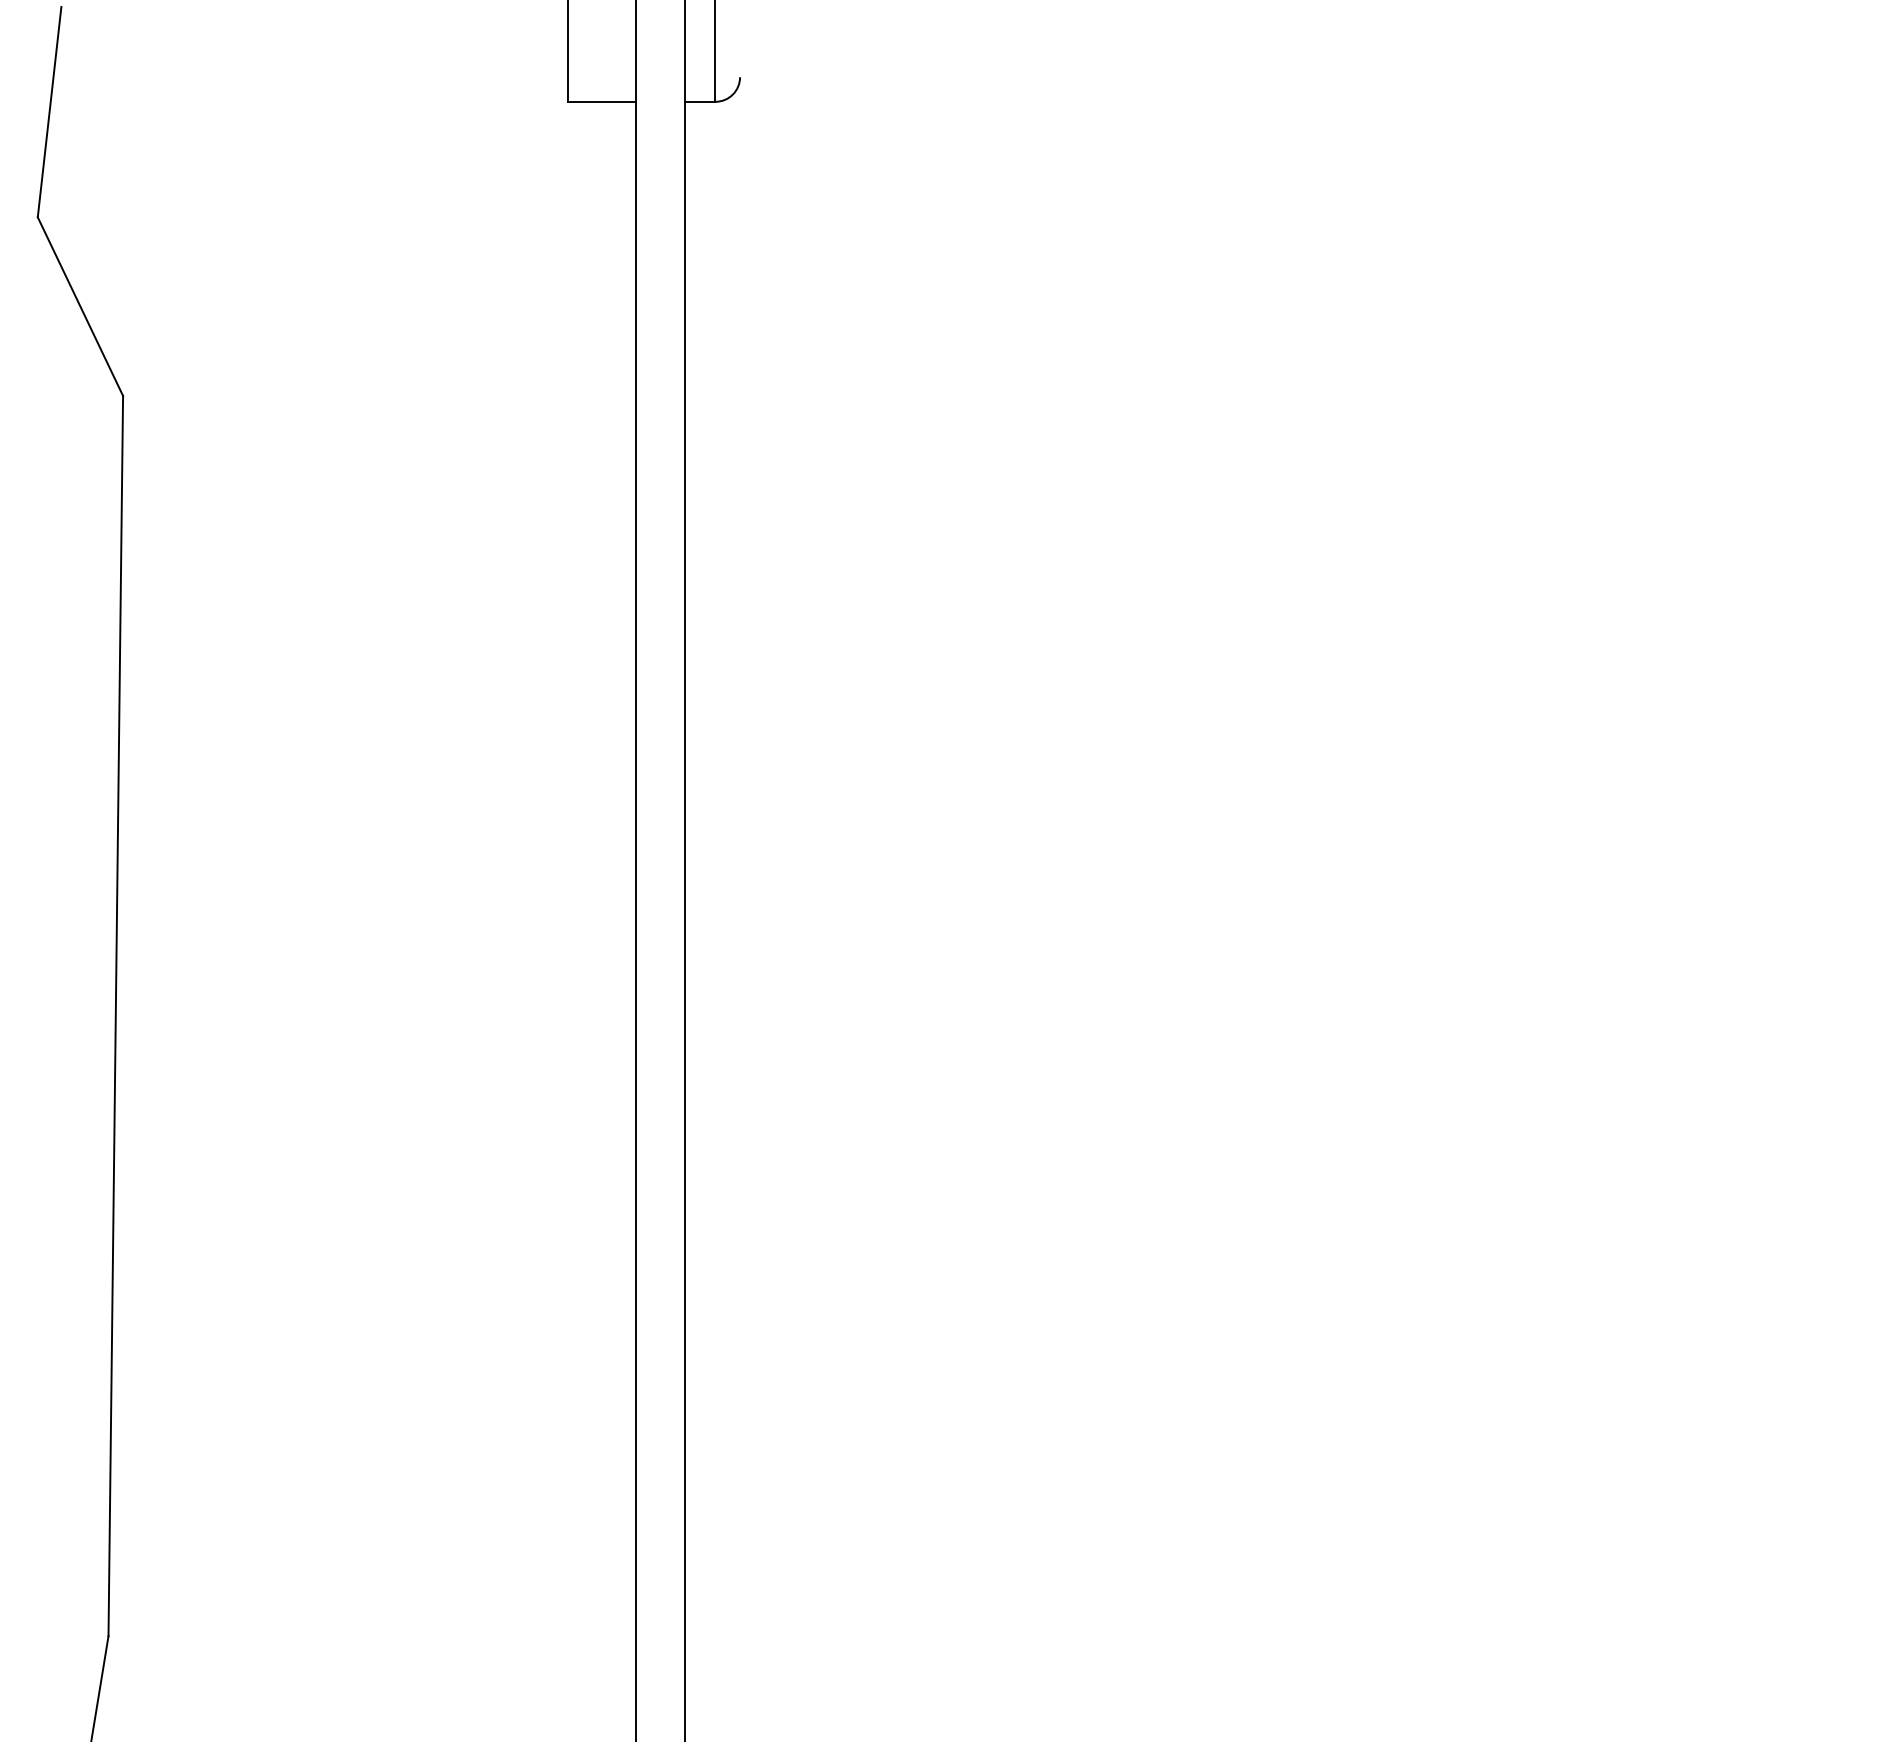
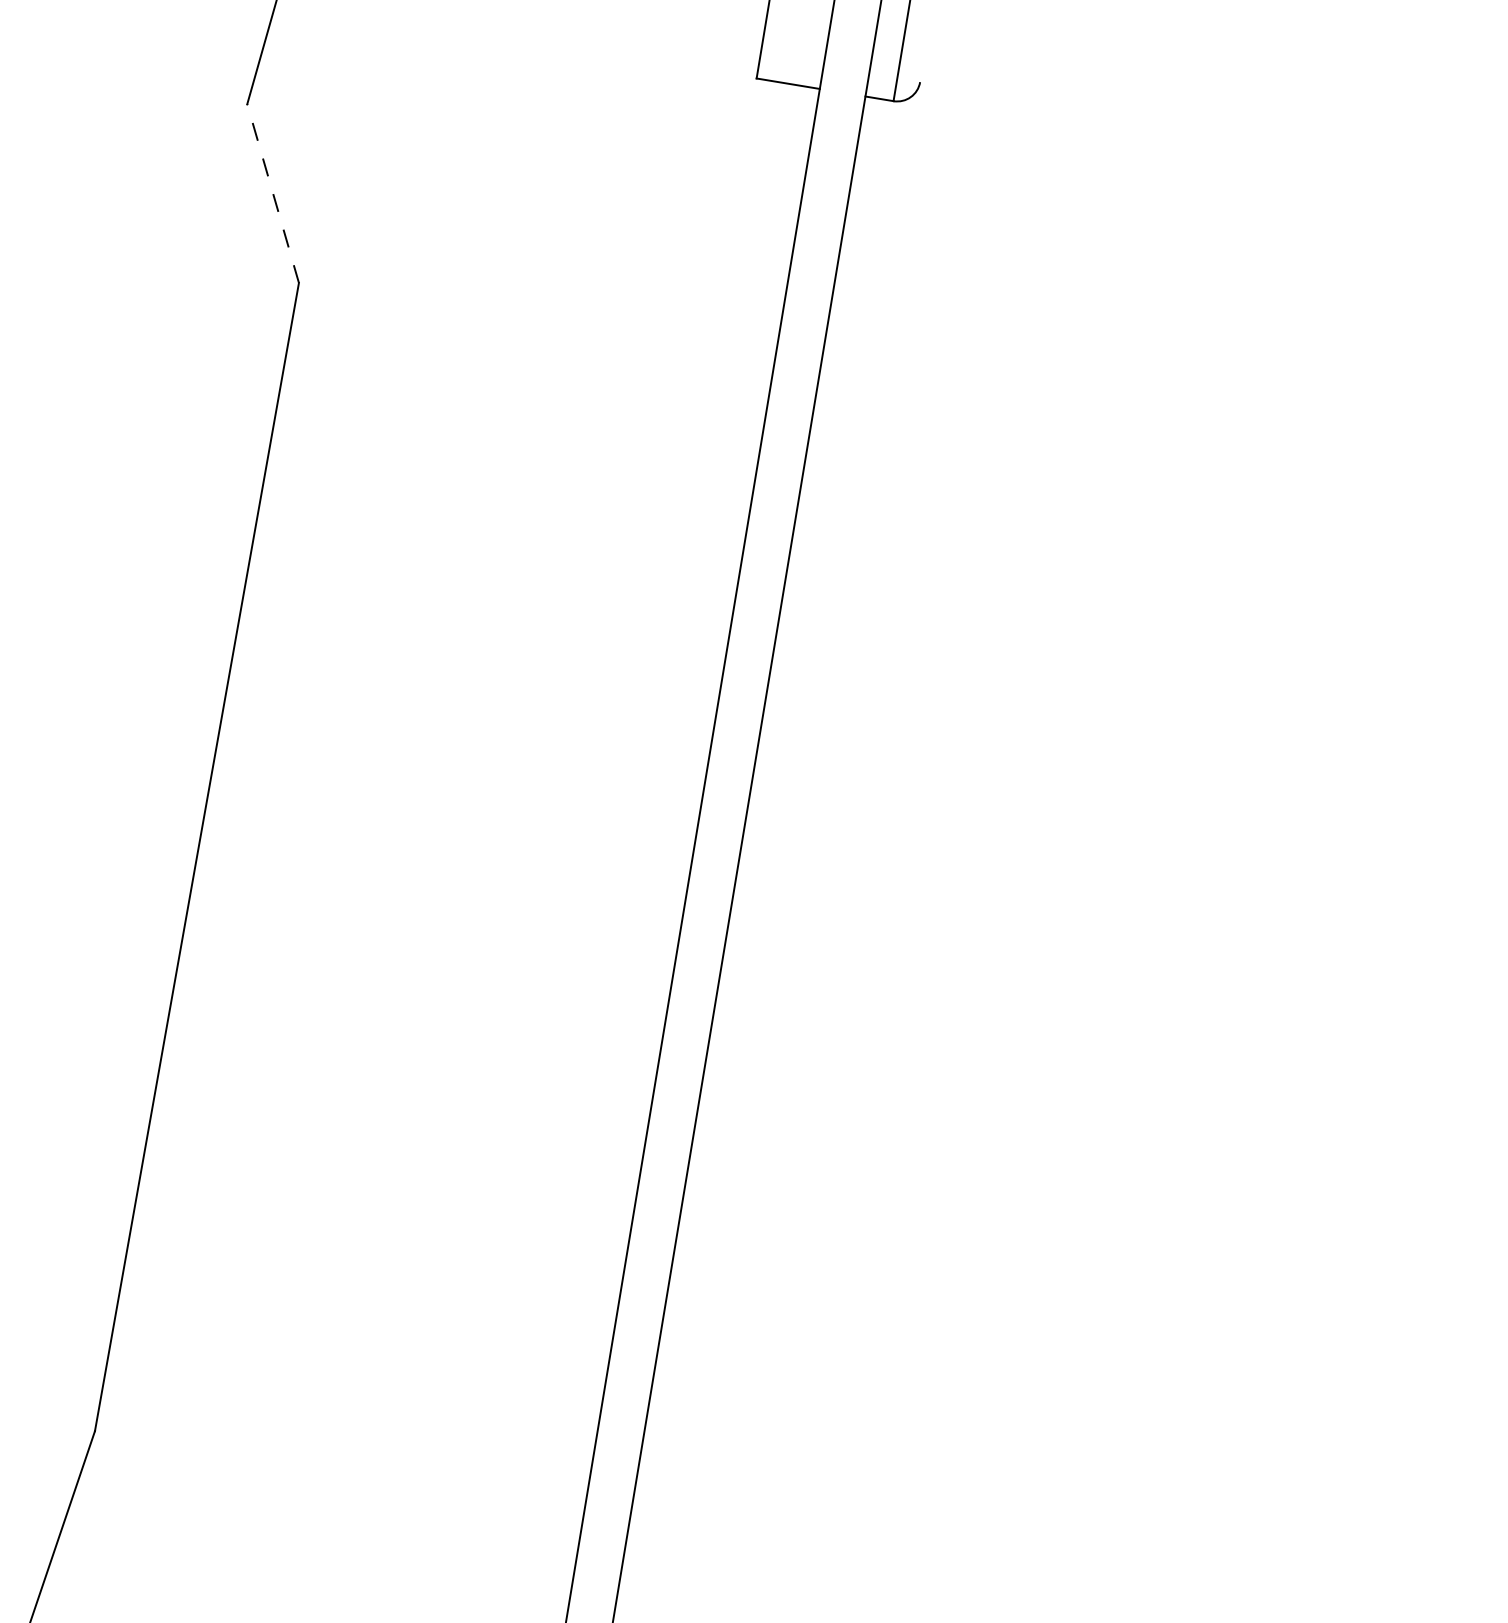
line: (80, 306) -> (273, 193), solid -> dashed

